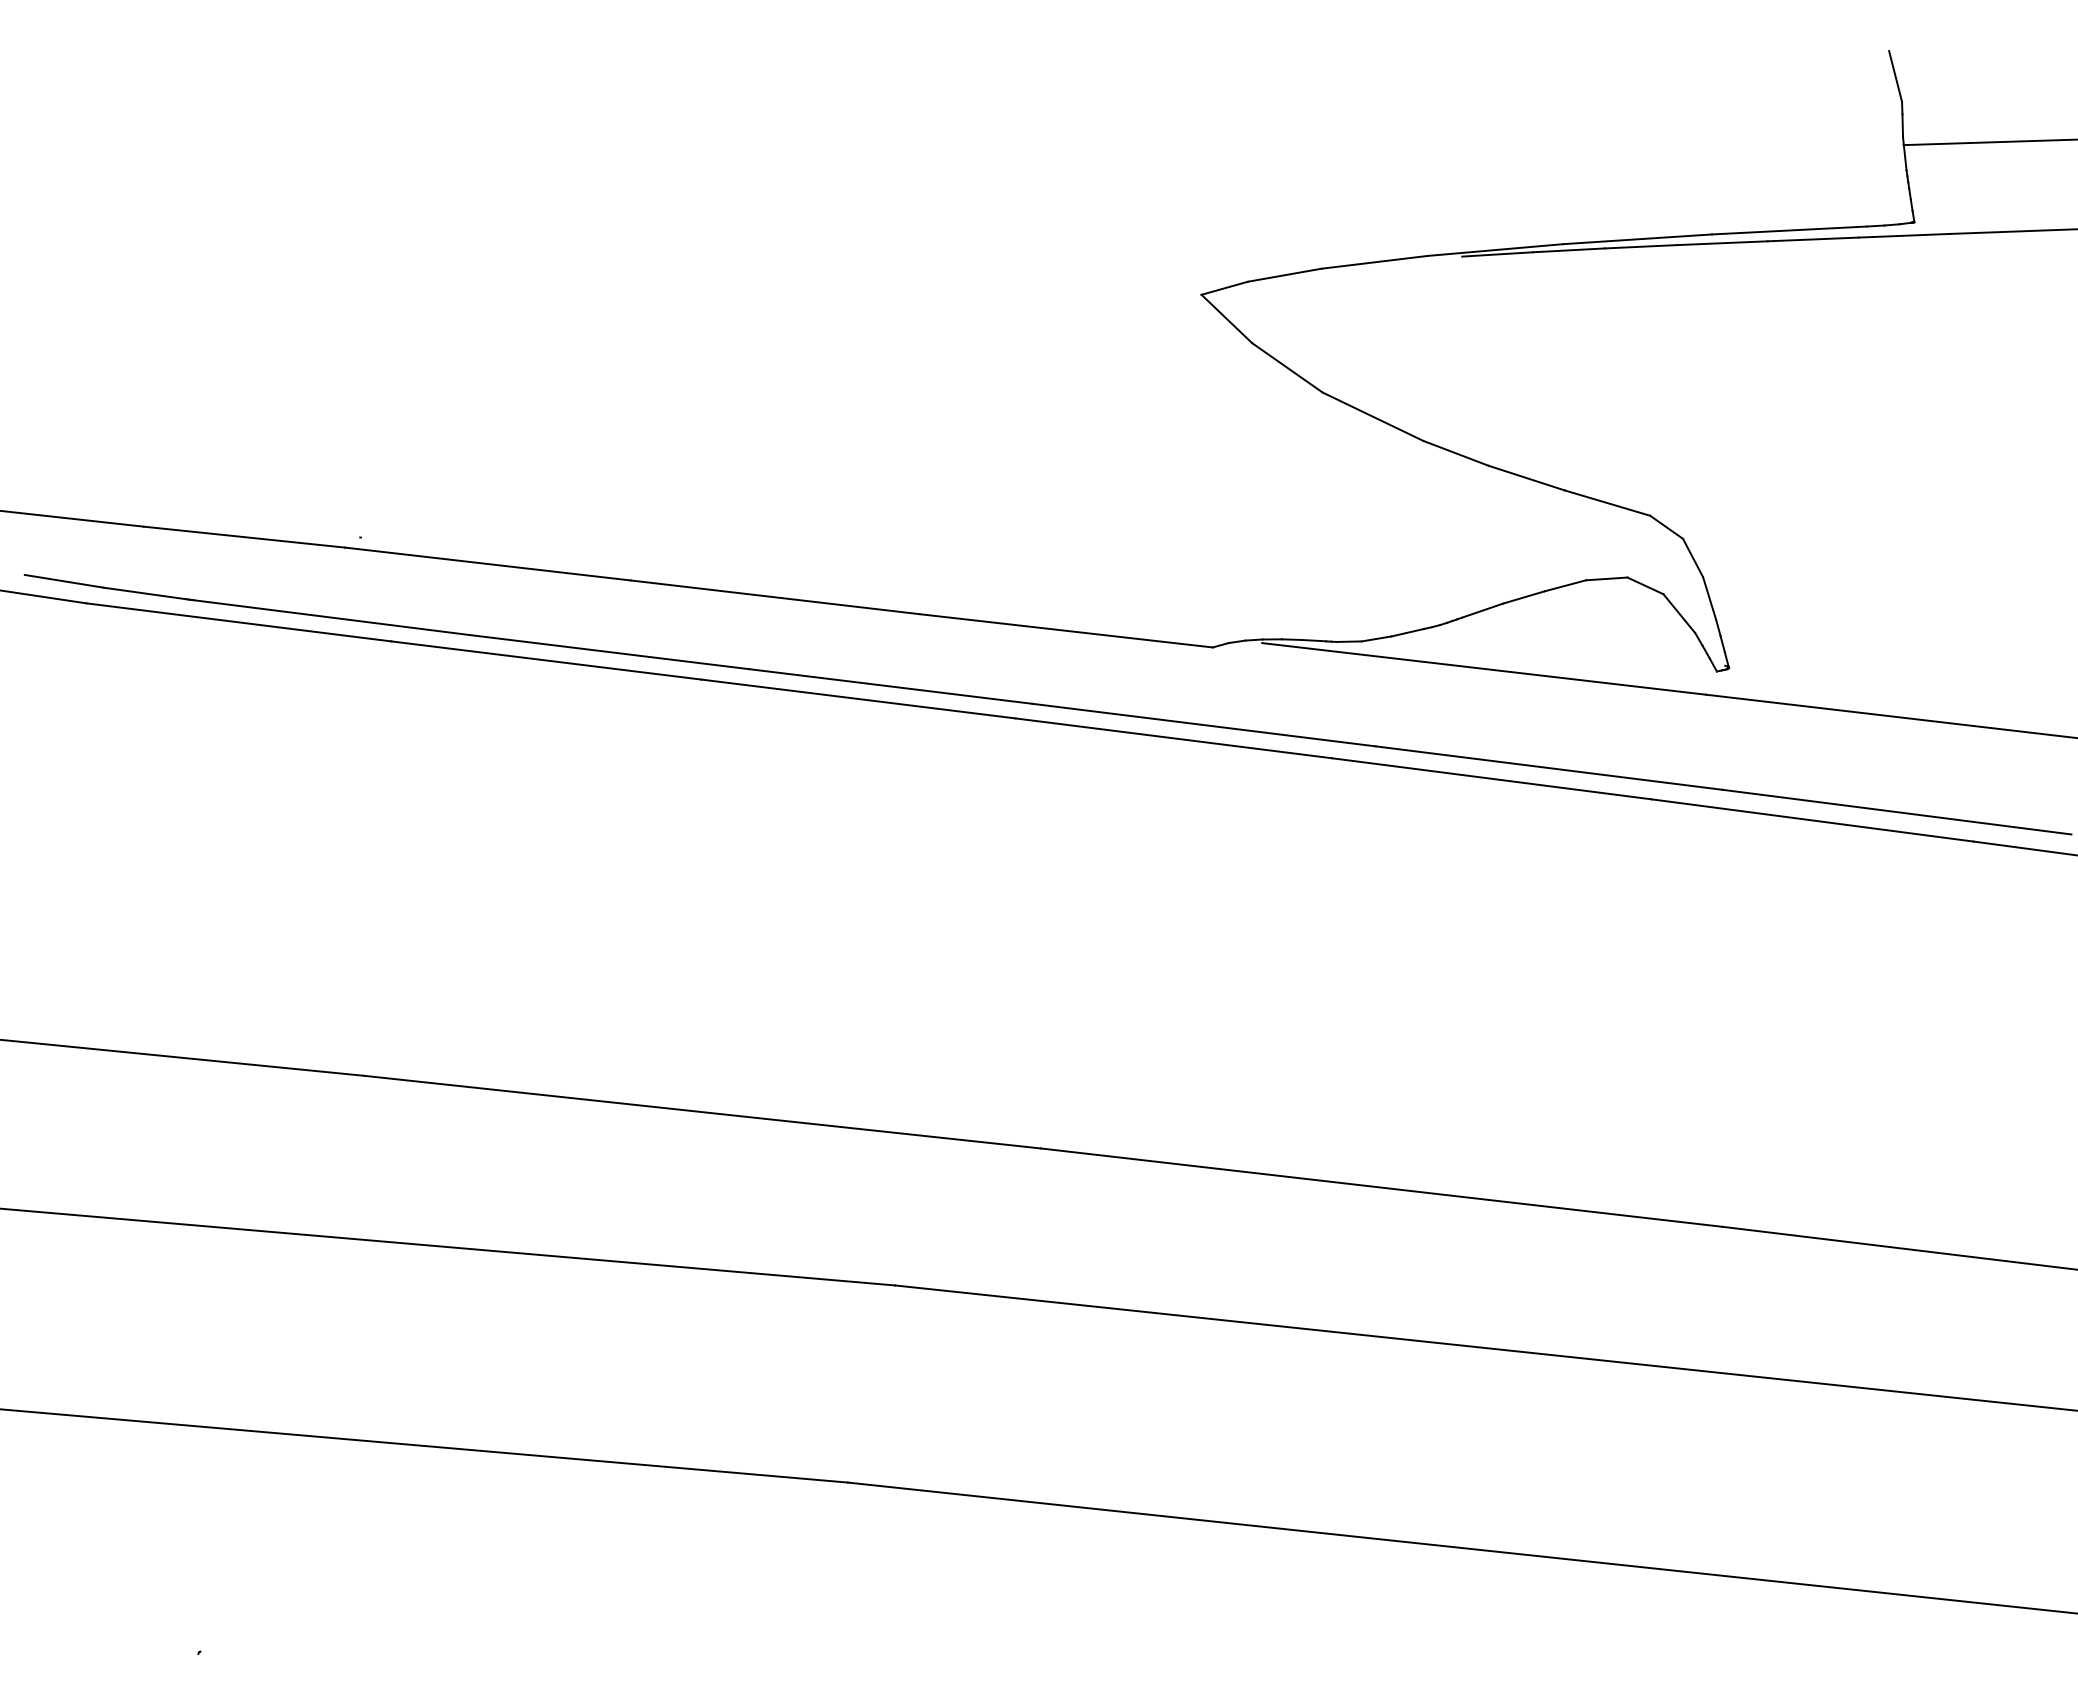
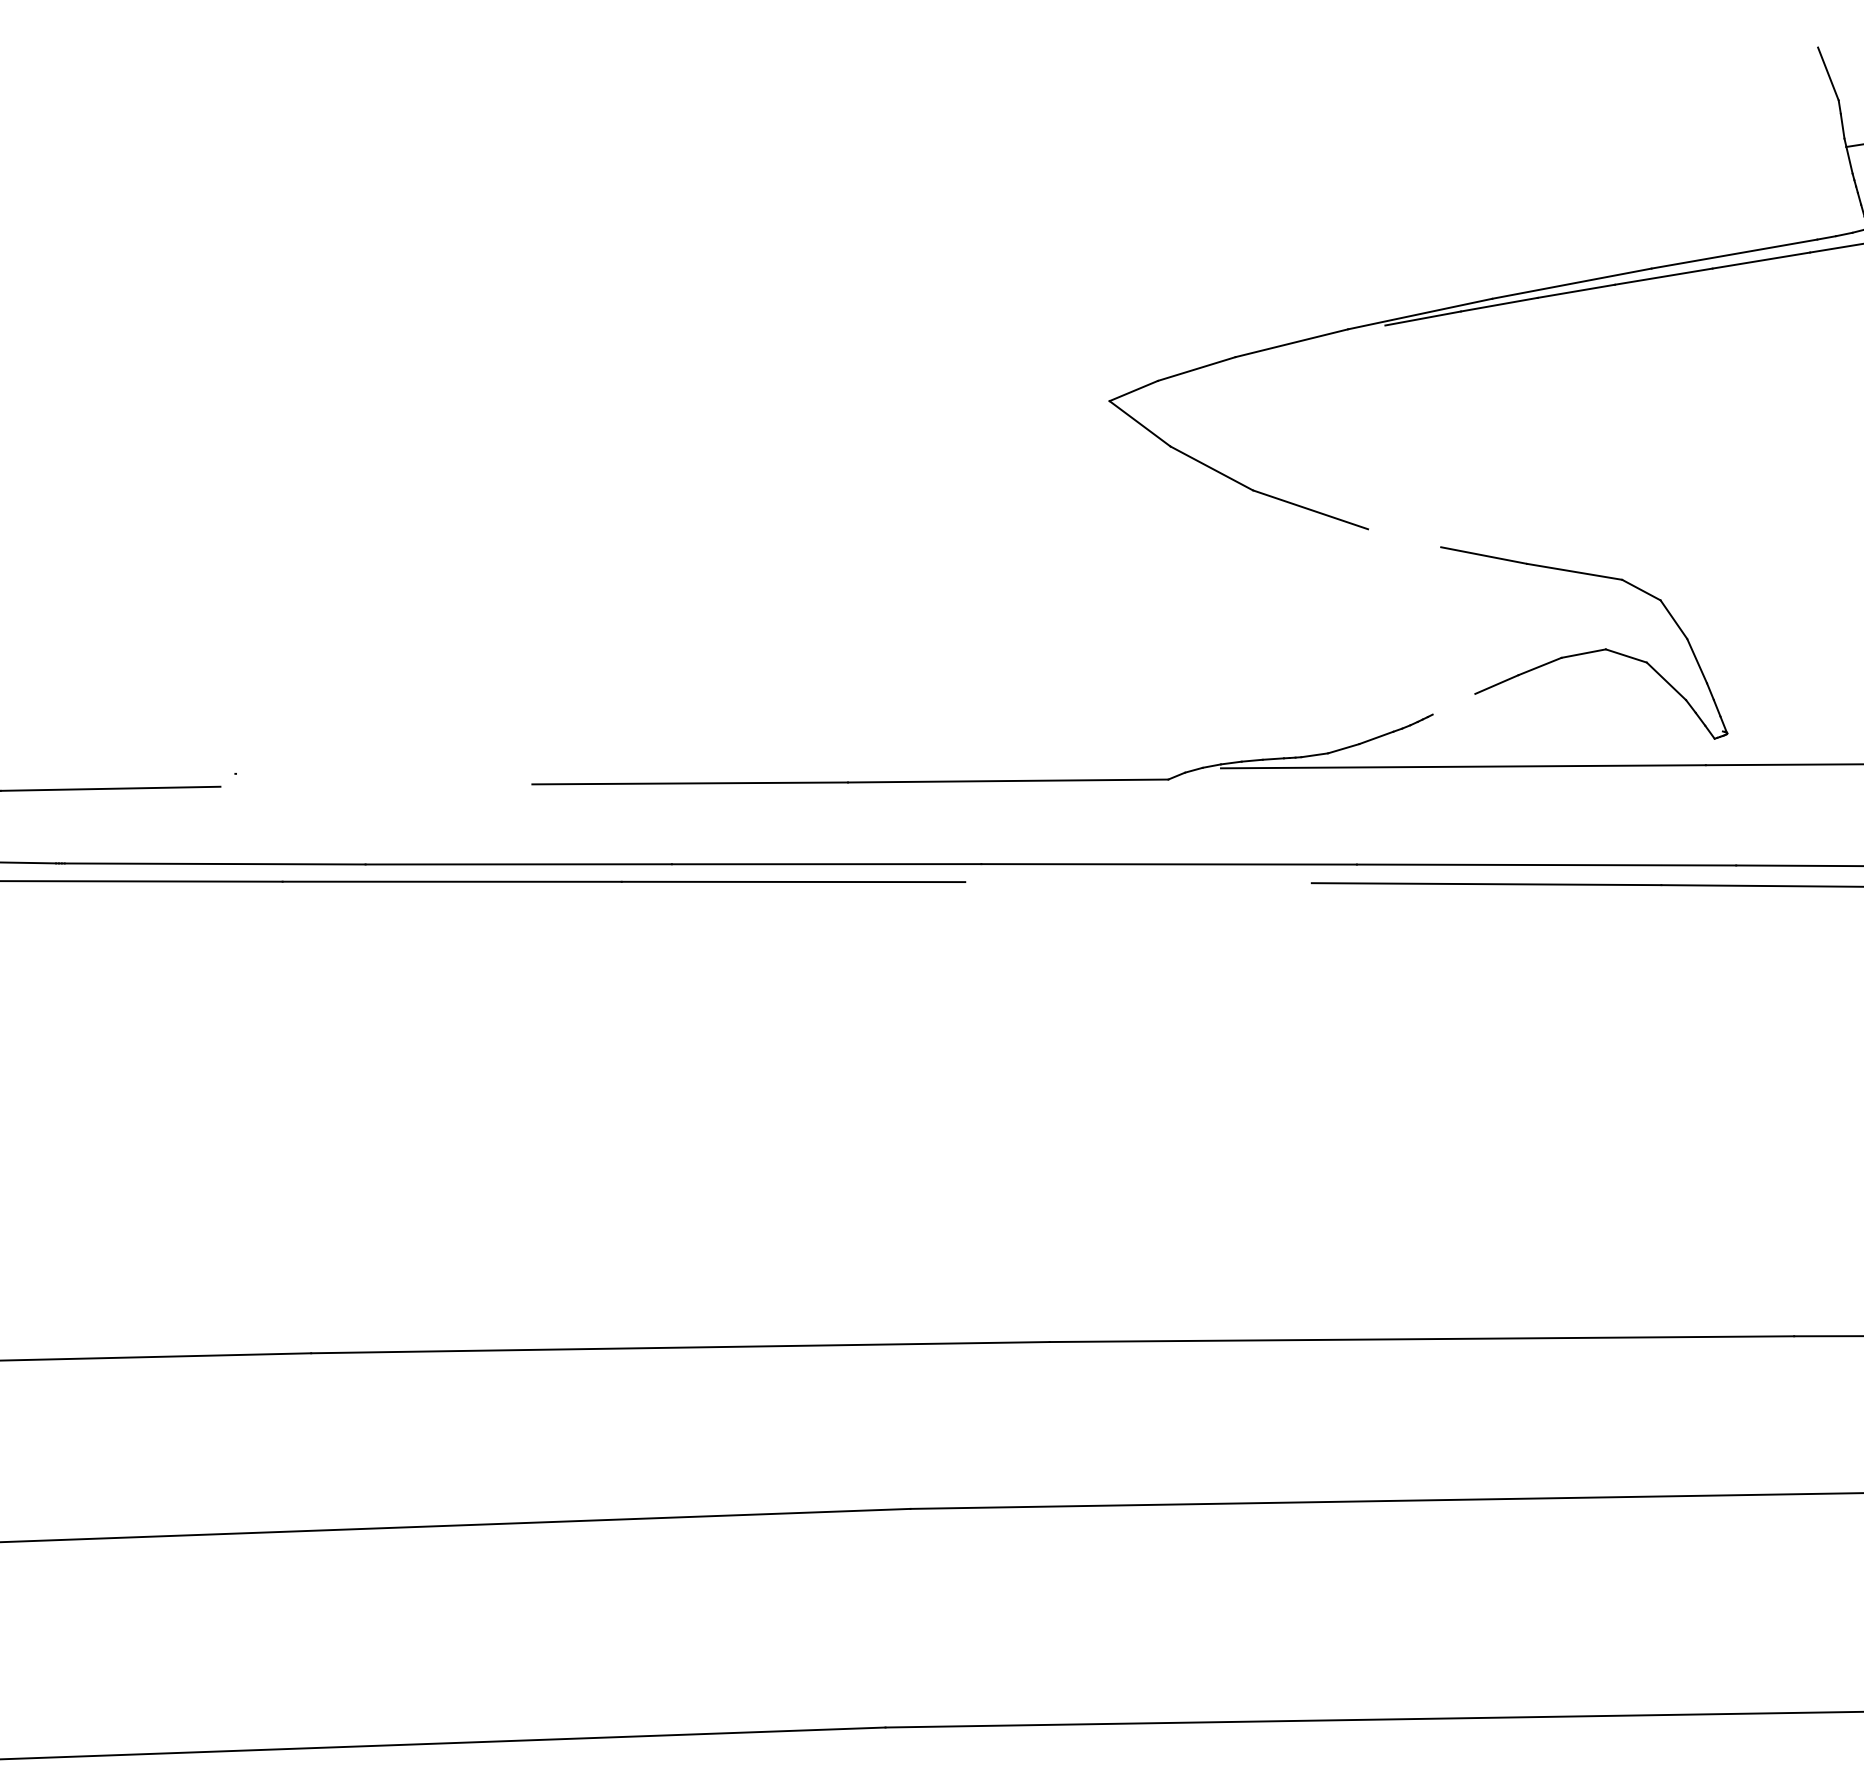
line: (1455, 452) -> (1404, 537), removed
line: (487, 563) -> (375, 785), removed
line: (1482, 610) -> (1454, 704), removed
line: (1173, 738) -> (1138, 882), removed

